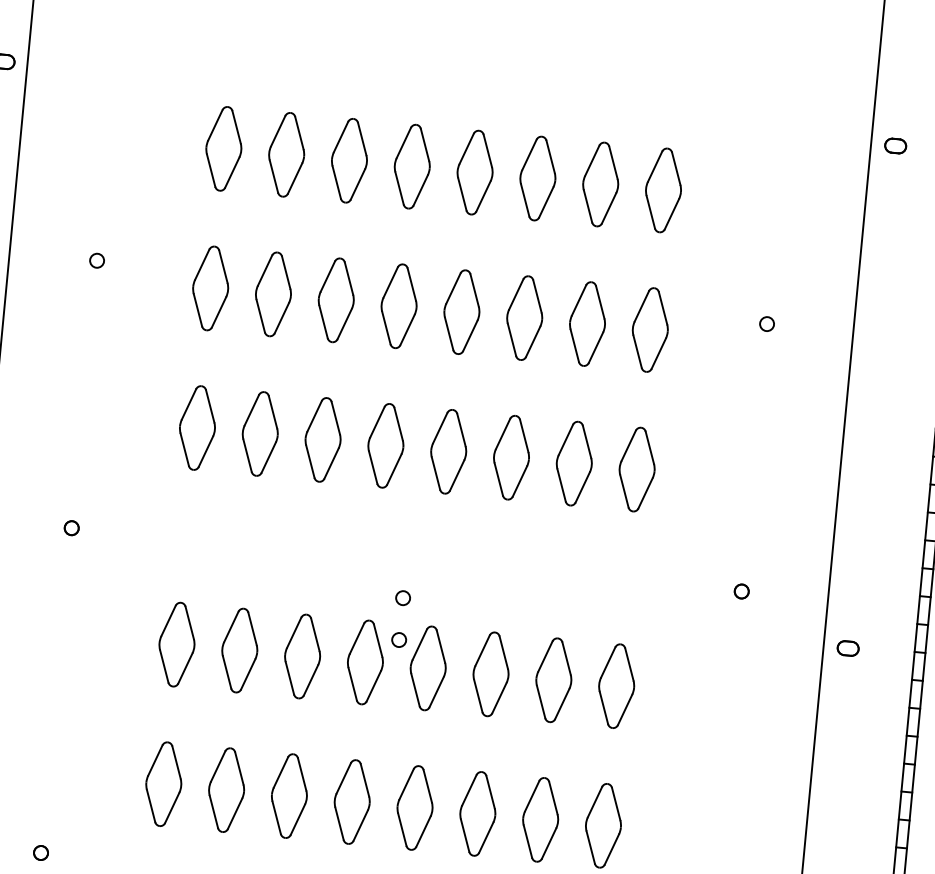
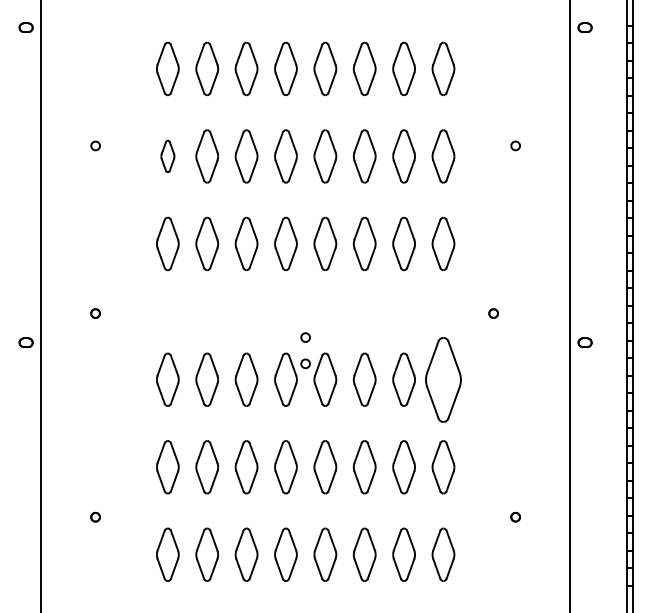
part: (210, 288) -> (167, 156), size x0.6
part: (741, 591) -> (493, 313), moved
part: (616, 685) -> (443, 379), size x1.6

